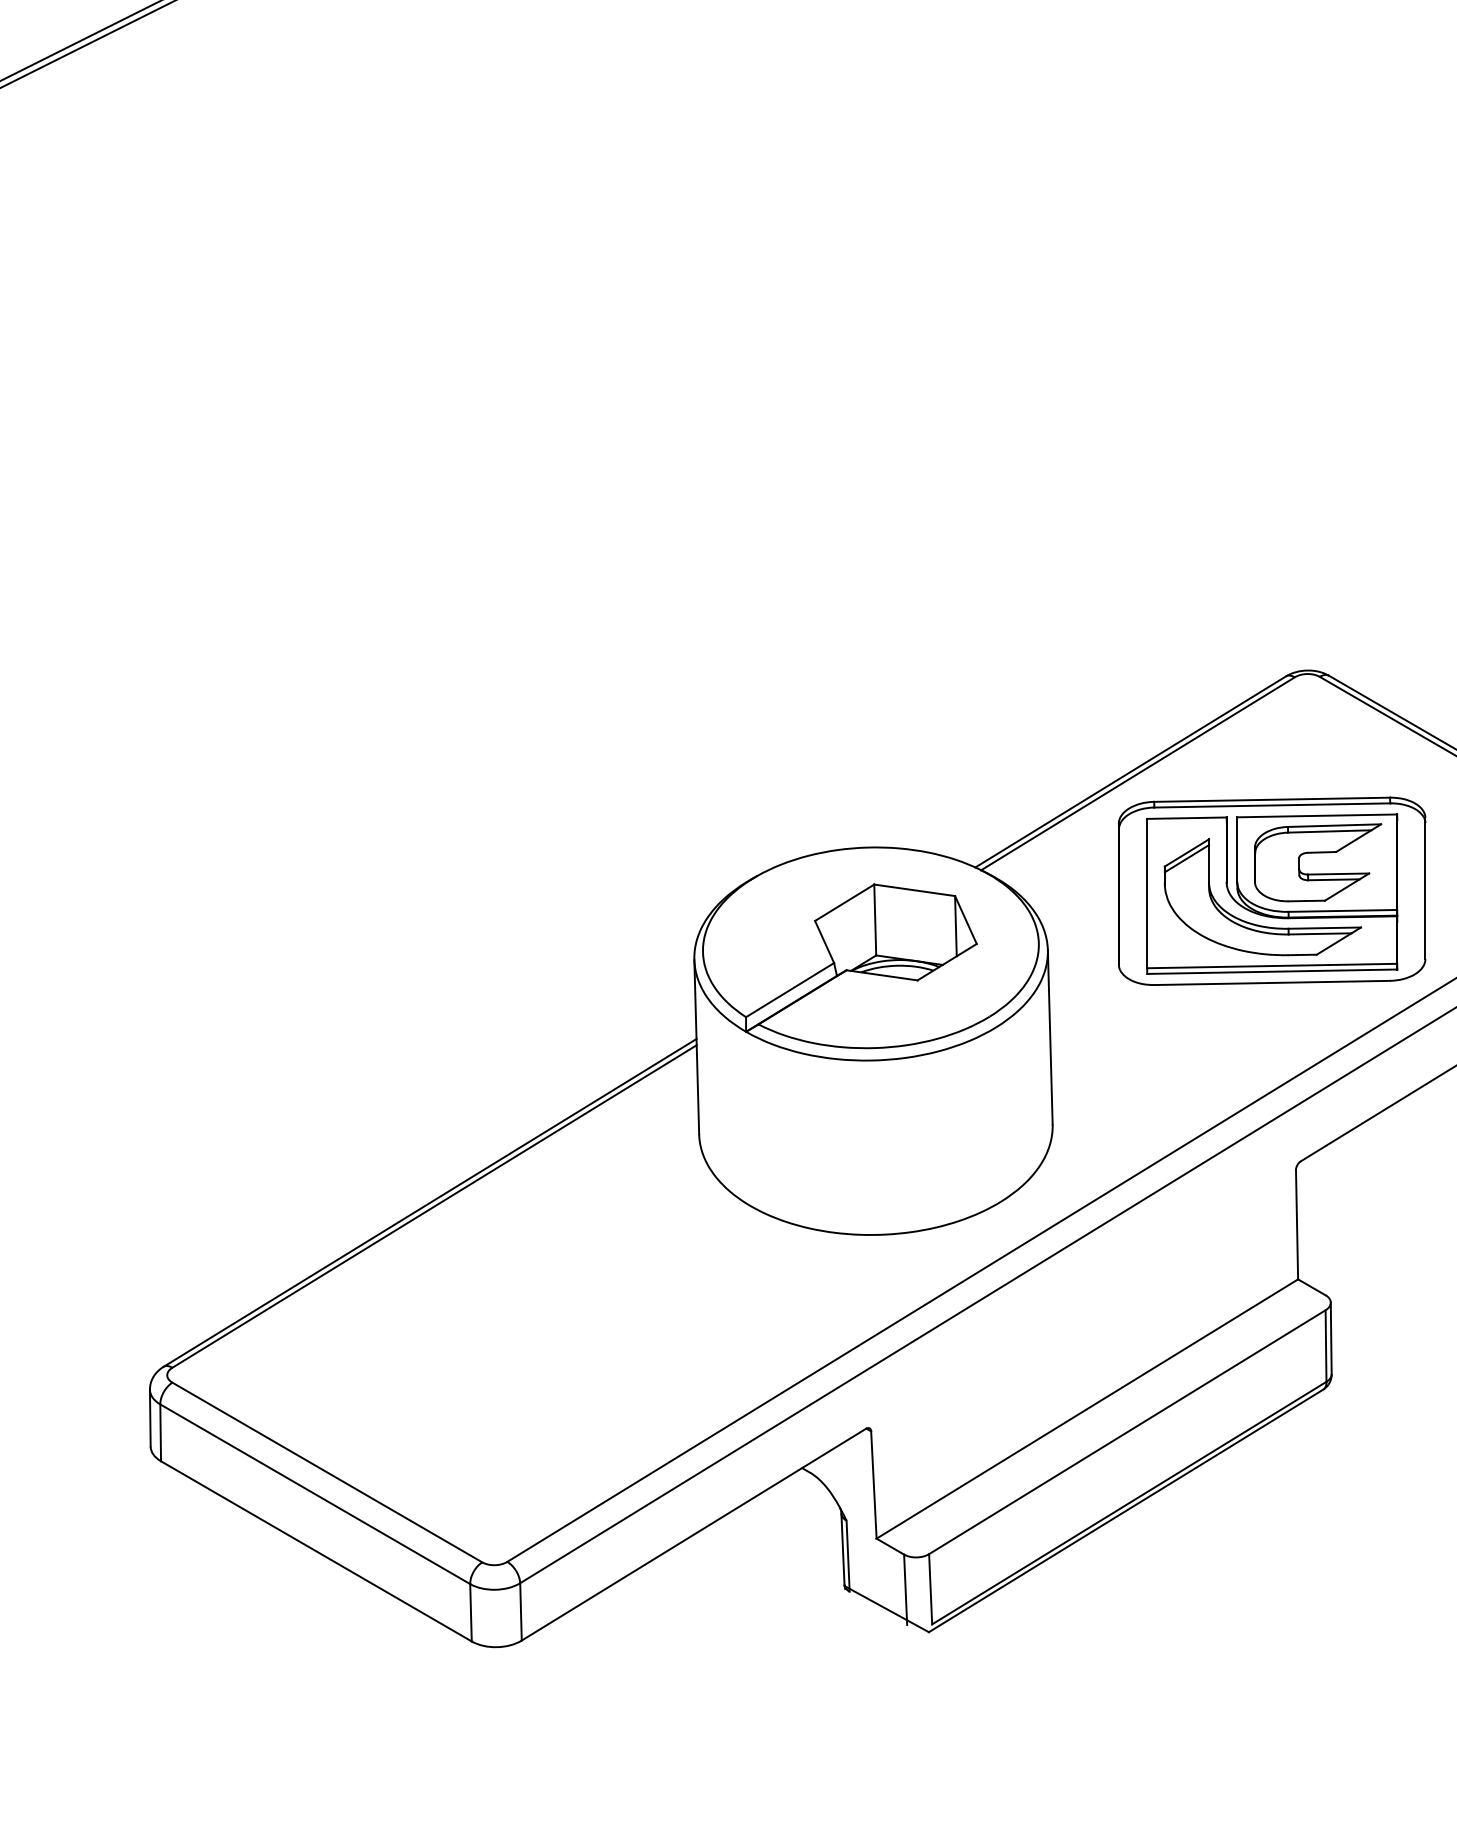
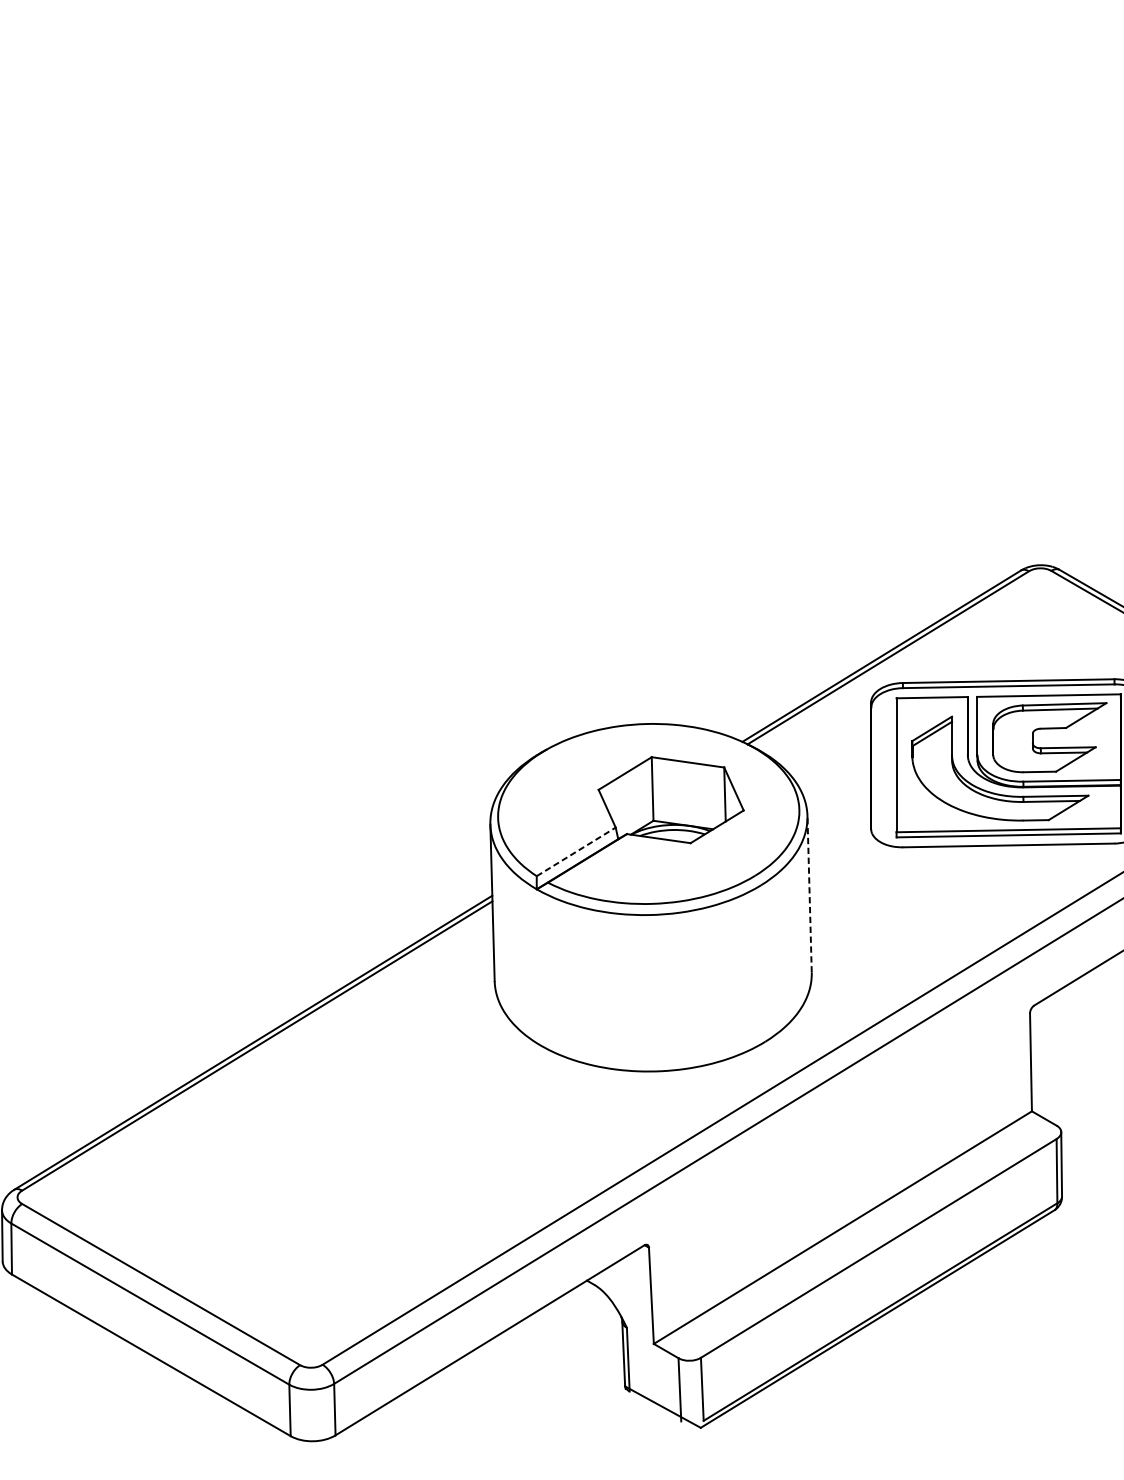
line: (790, 990) -> (576, 852), solid -> dashed
line: (1050, 1036) -> (809, 893), solid -> dashed

